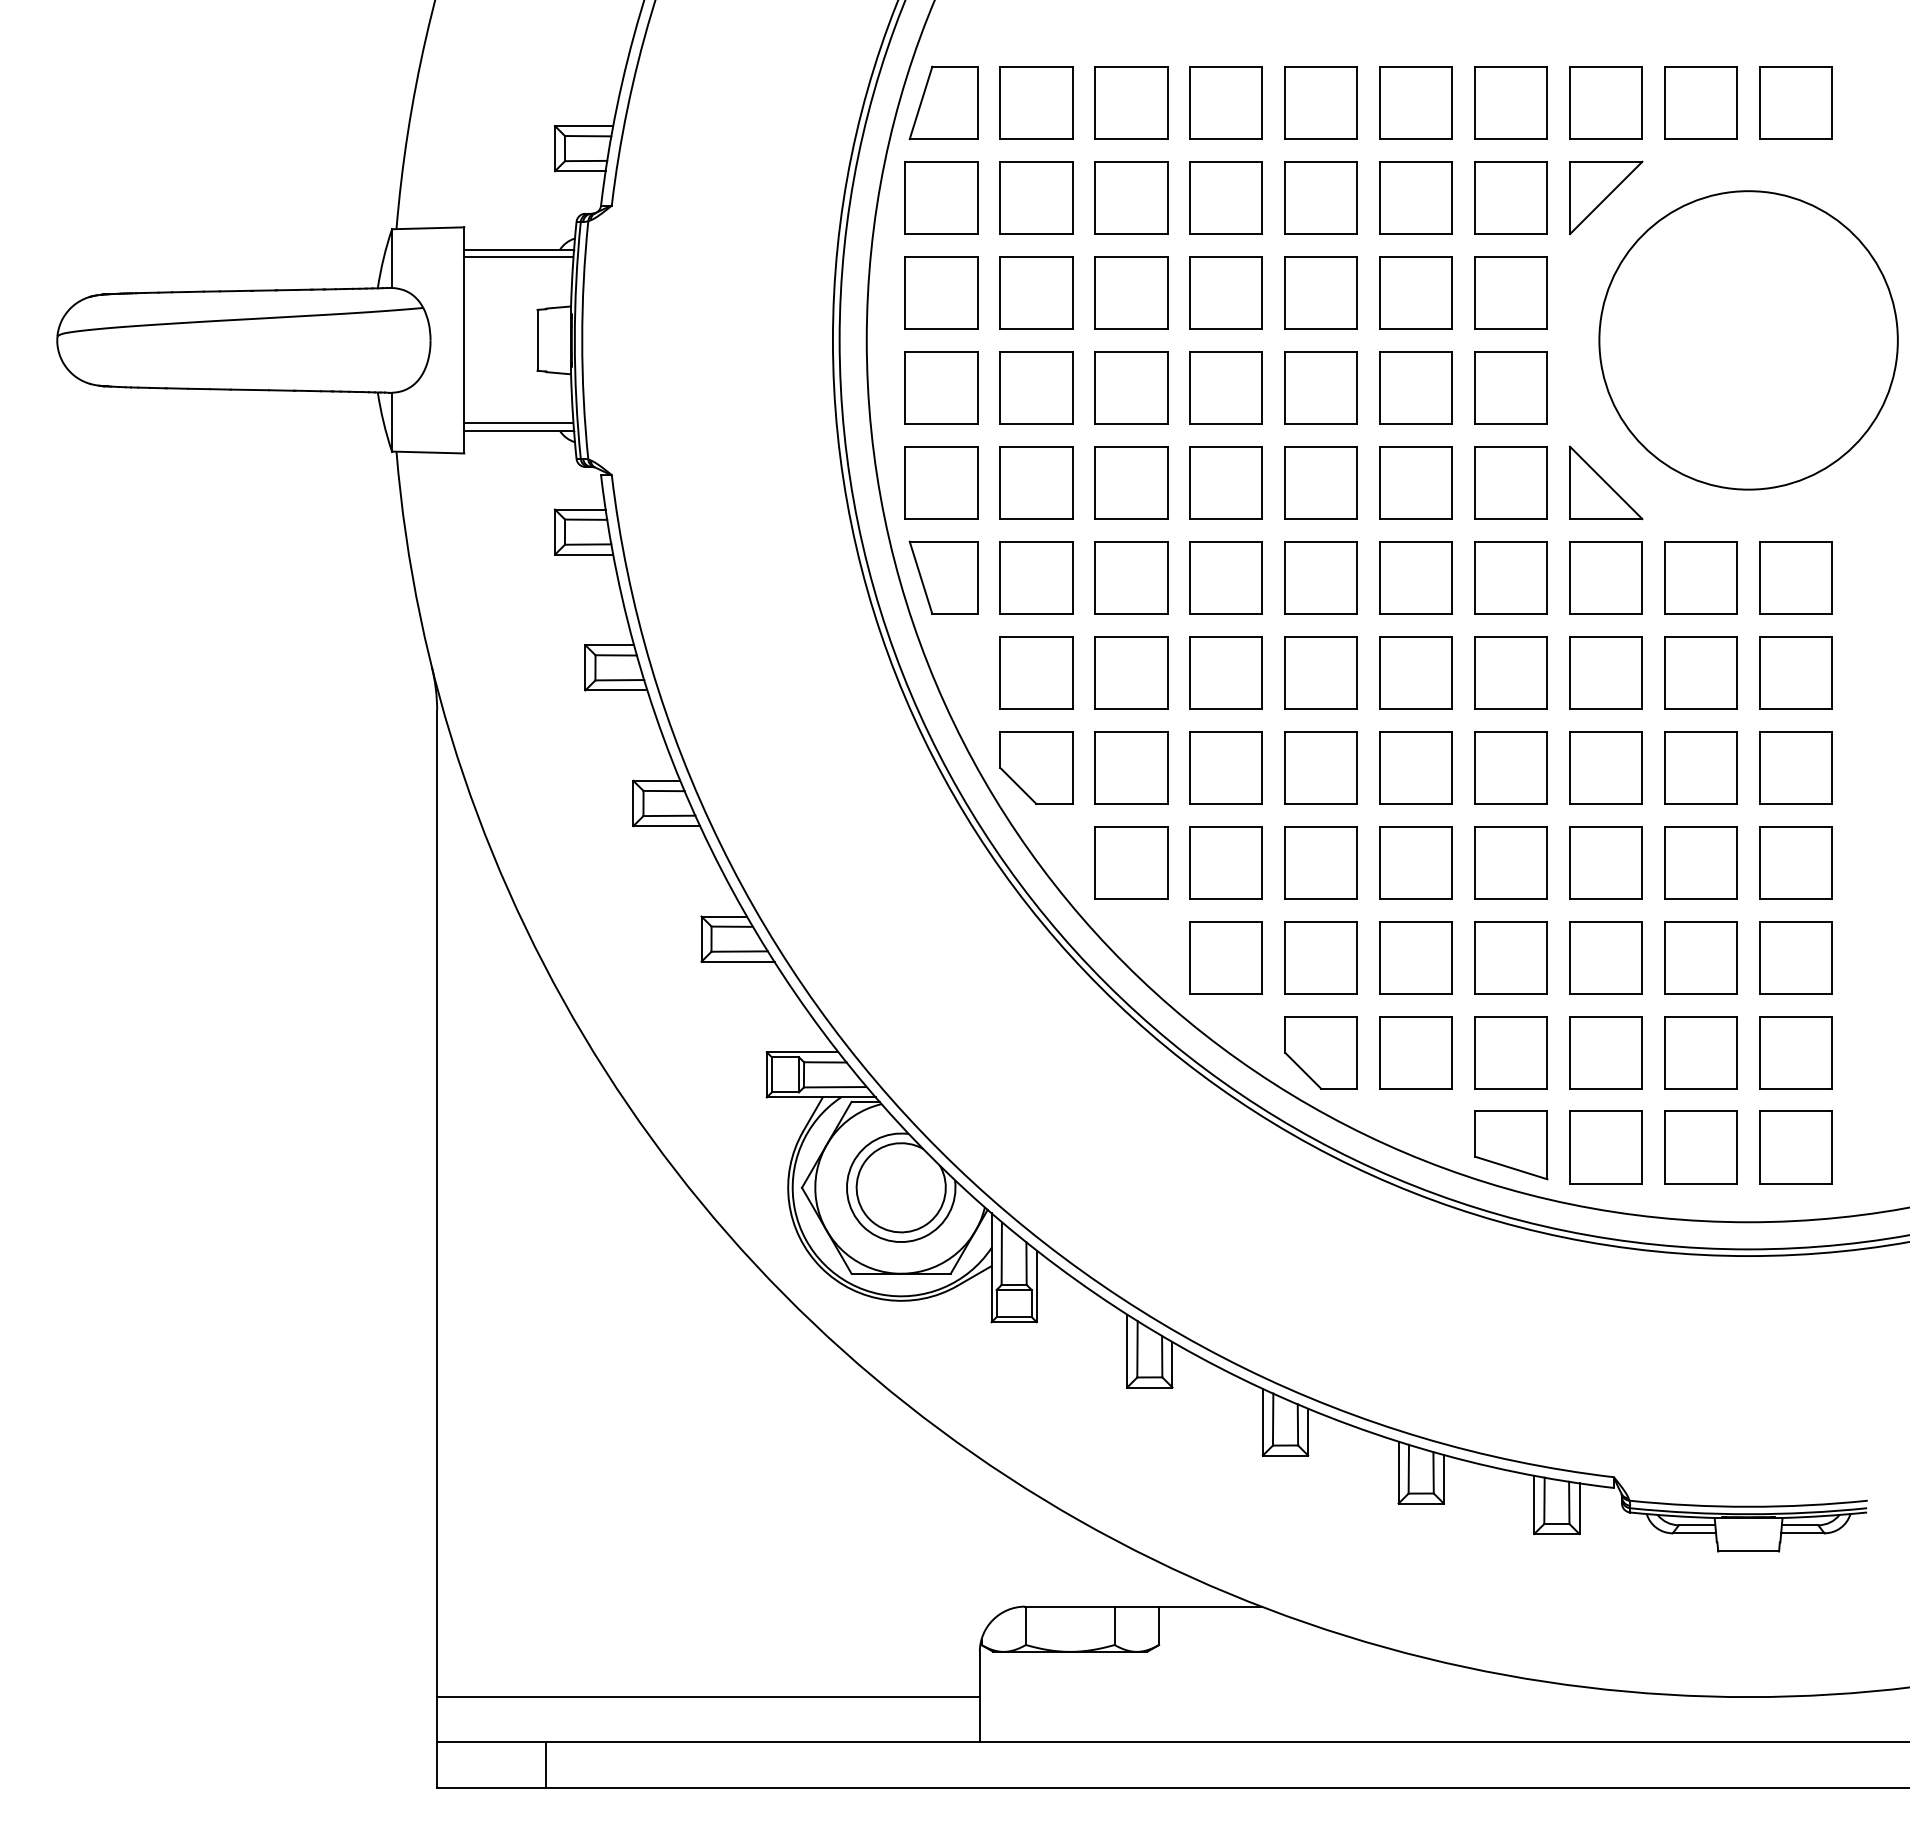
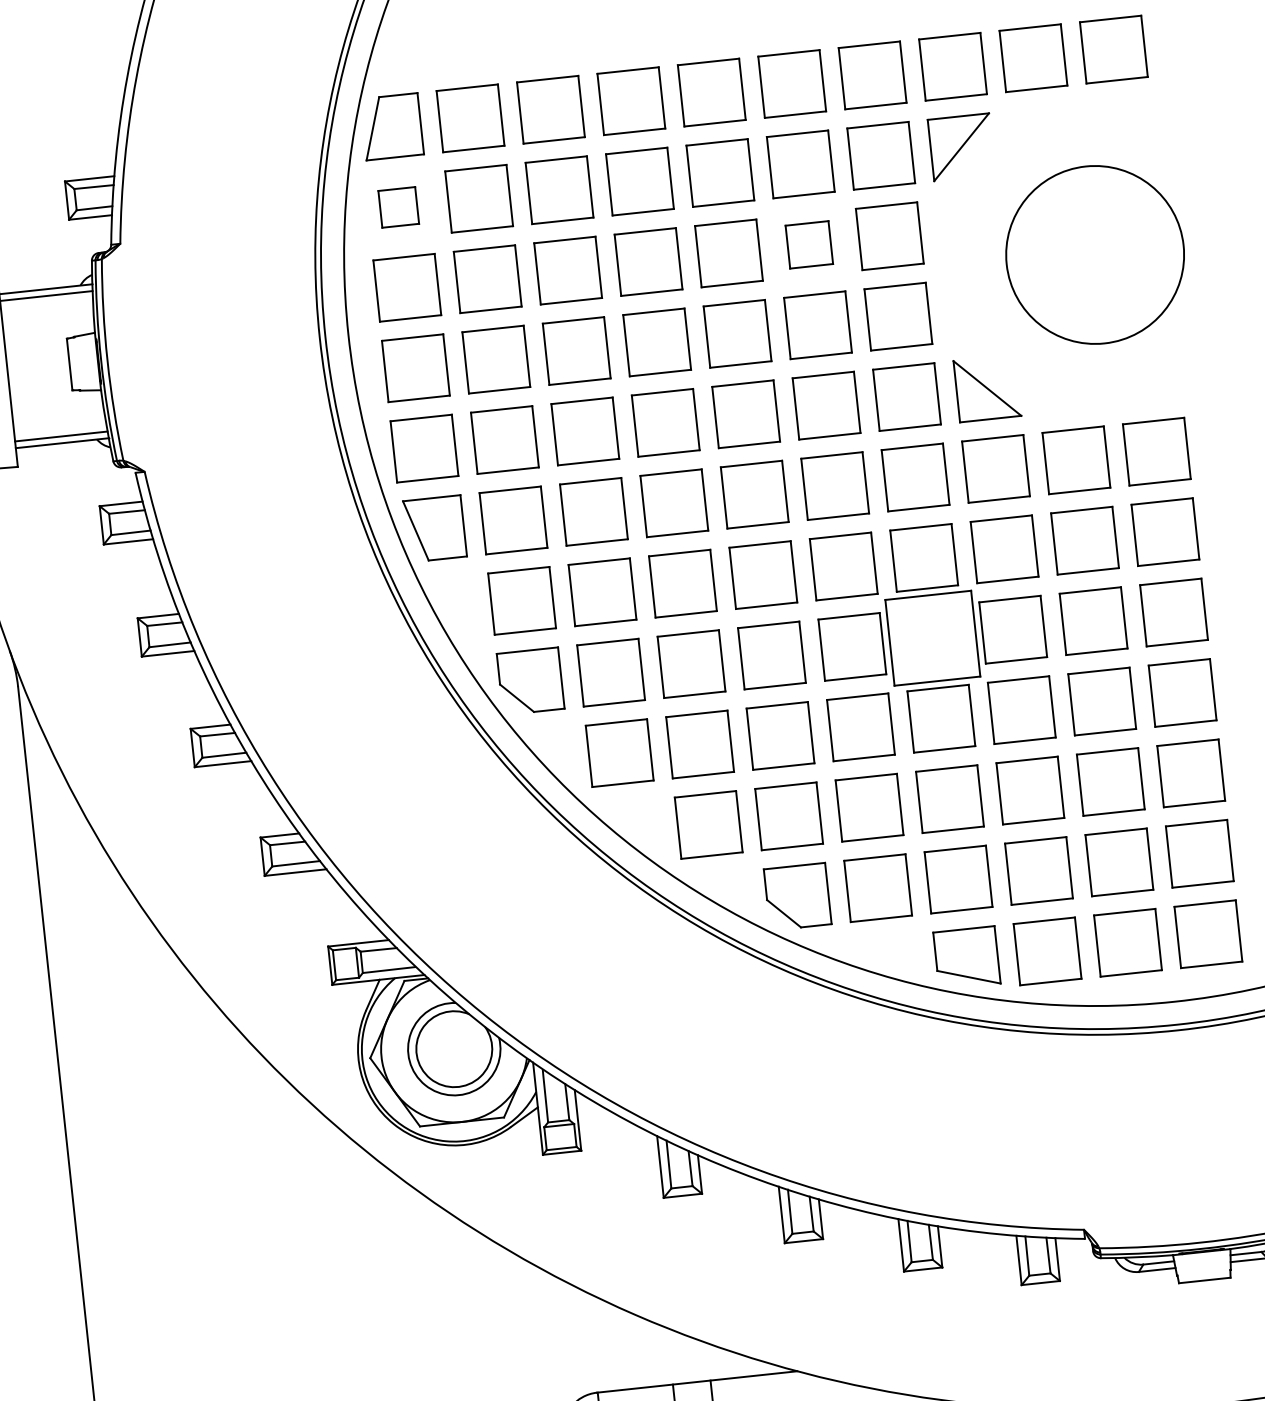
part: (941, 197) -> (398, 207), size x0.6
part: (1415, 292) -> (808, 244), size x0.7
circle: (1748, 340) -> (1095, 255), size x0.7
part: (1510, 767) -> (932, 638), size x1.4

